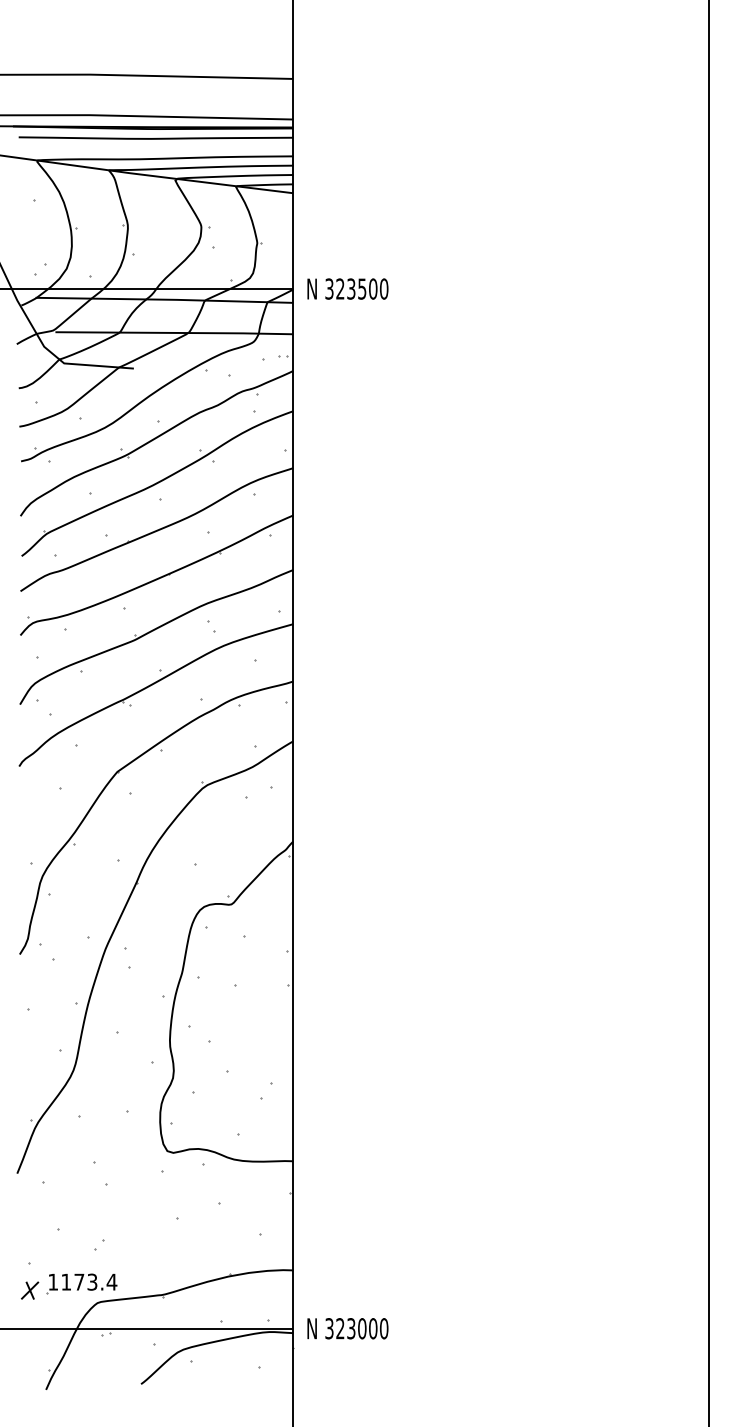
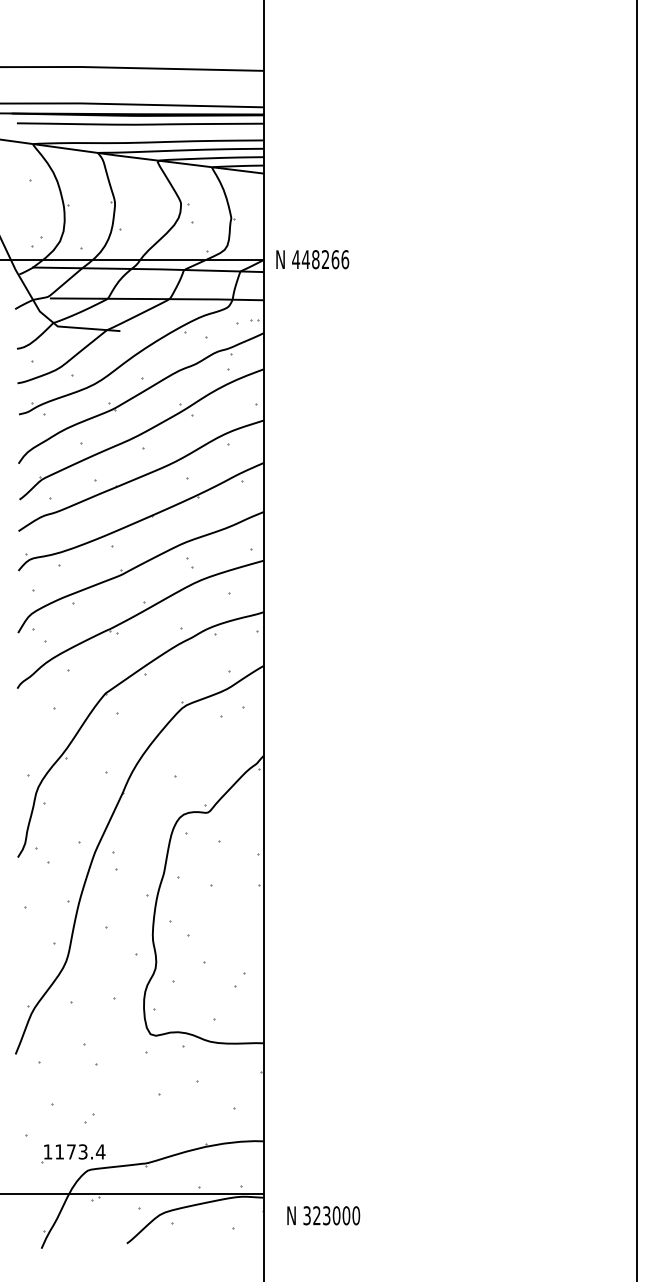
text: (356, 288) -> (320, 259), 323500 -> 448266
part: (29, 1290) -> (26, 1159), removed
text: (347, 1328) -> (323, 1215), moved

